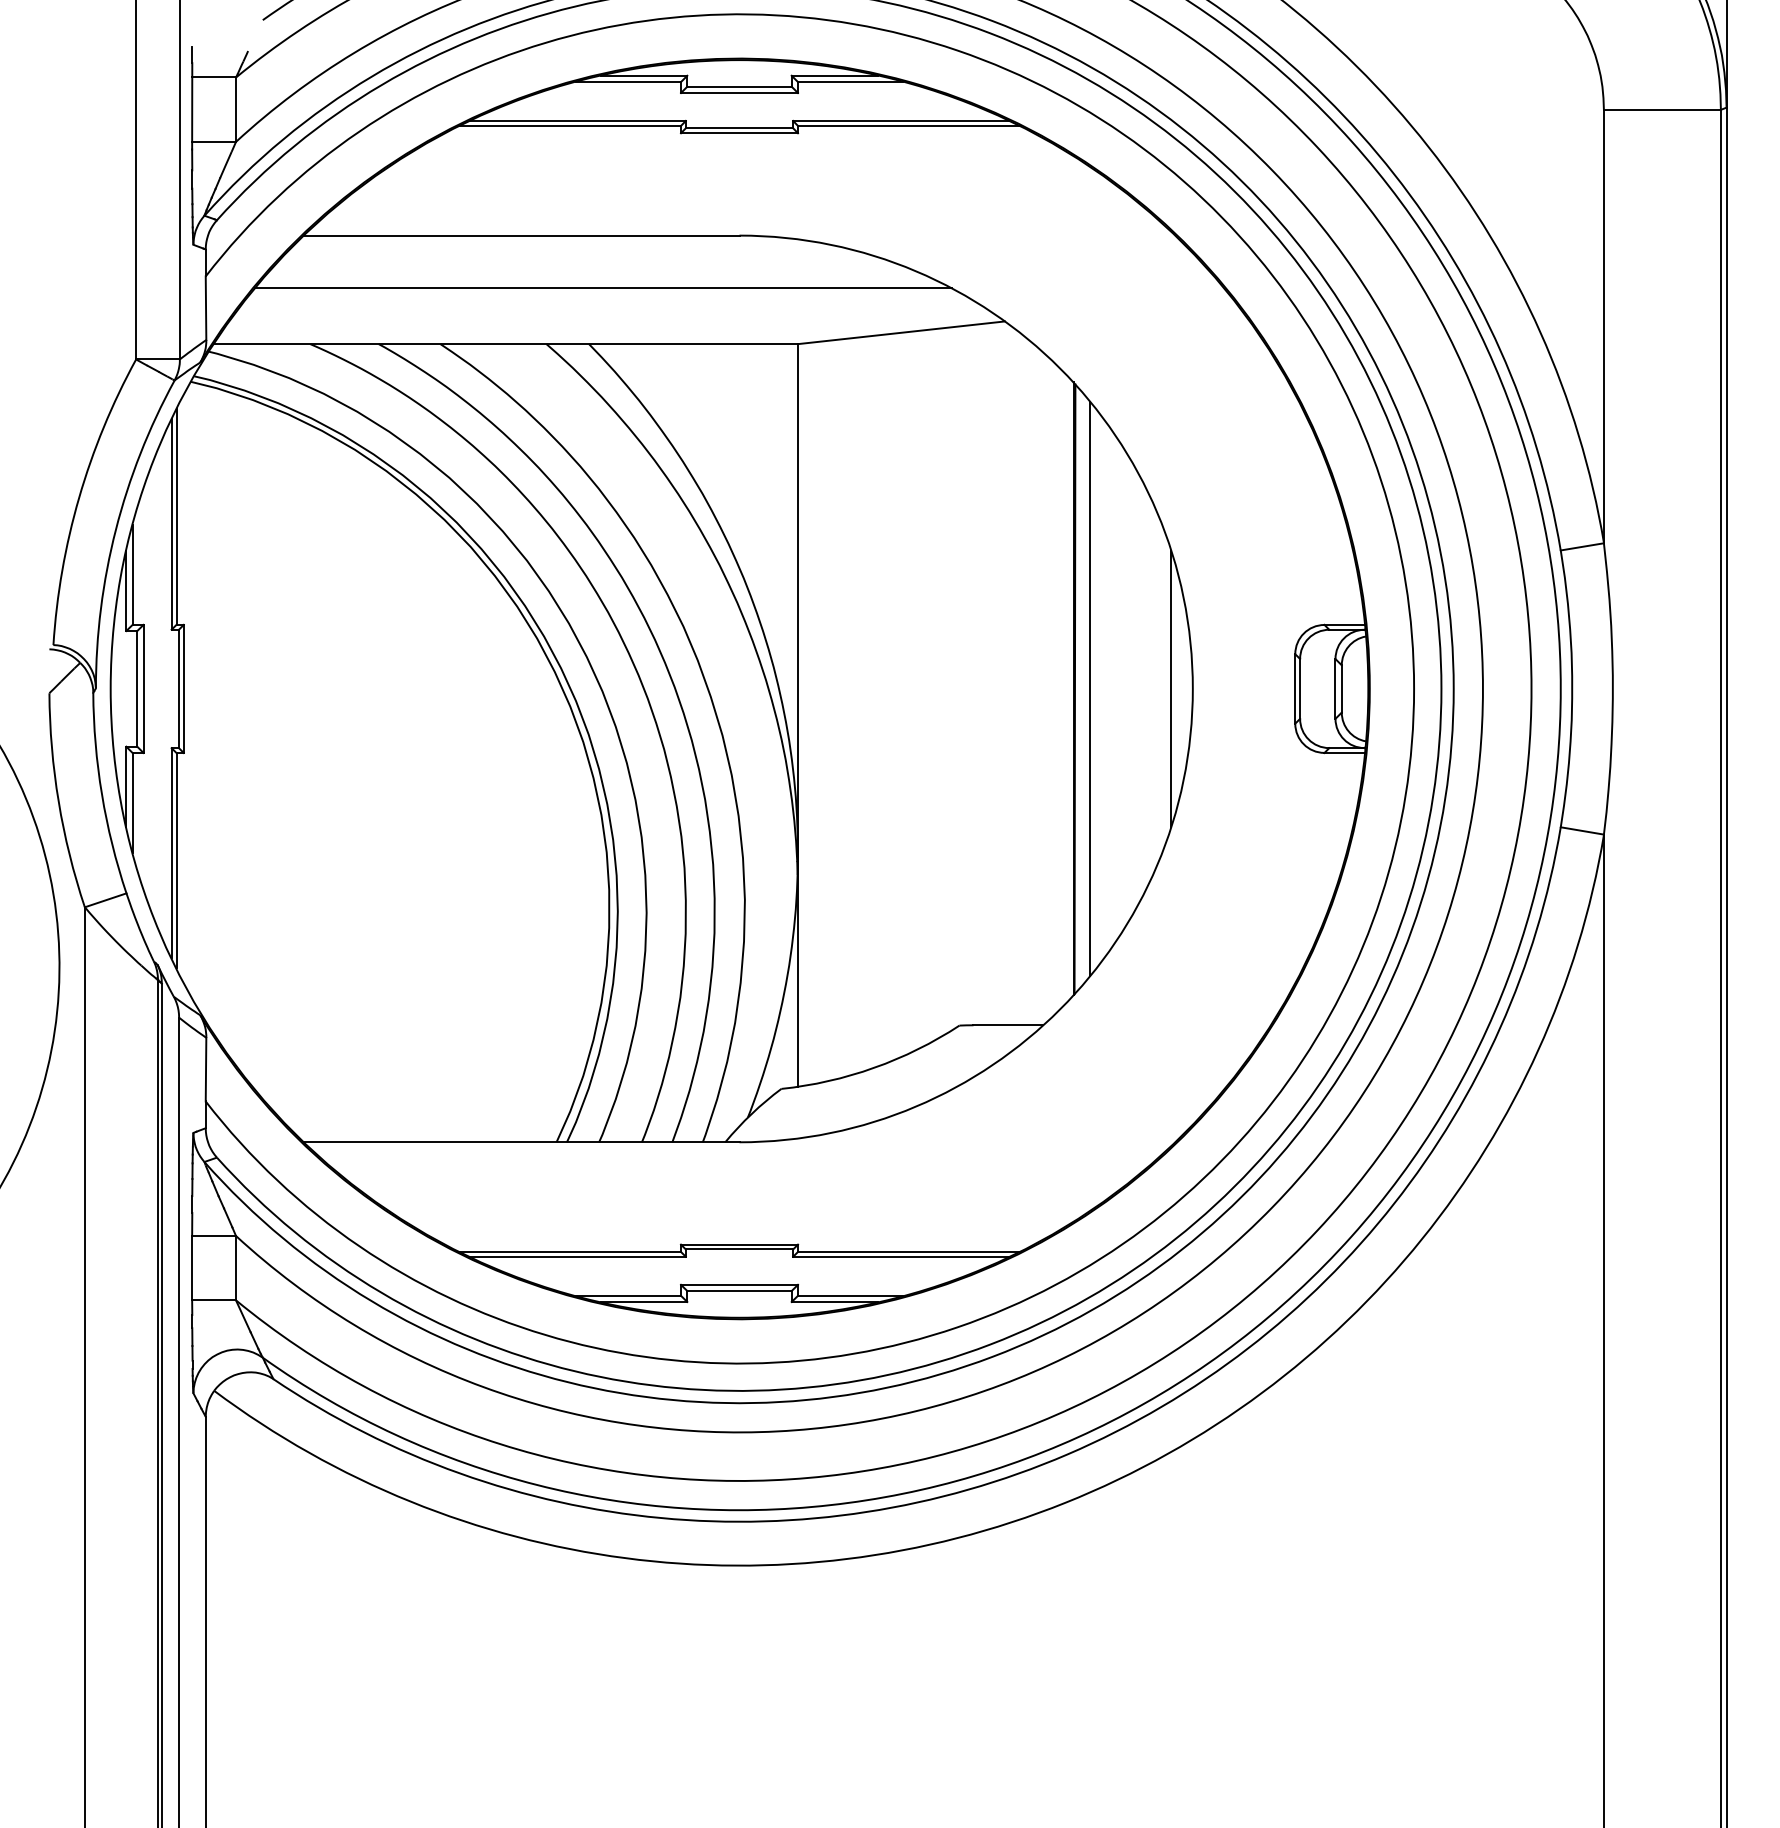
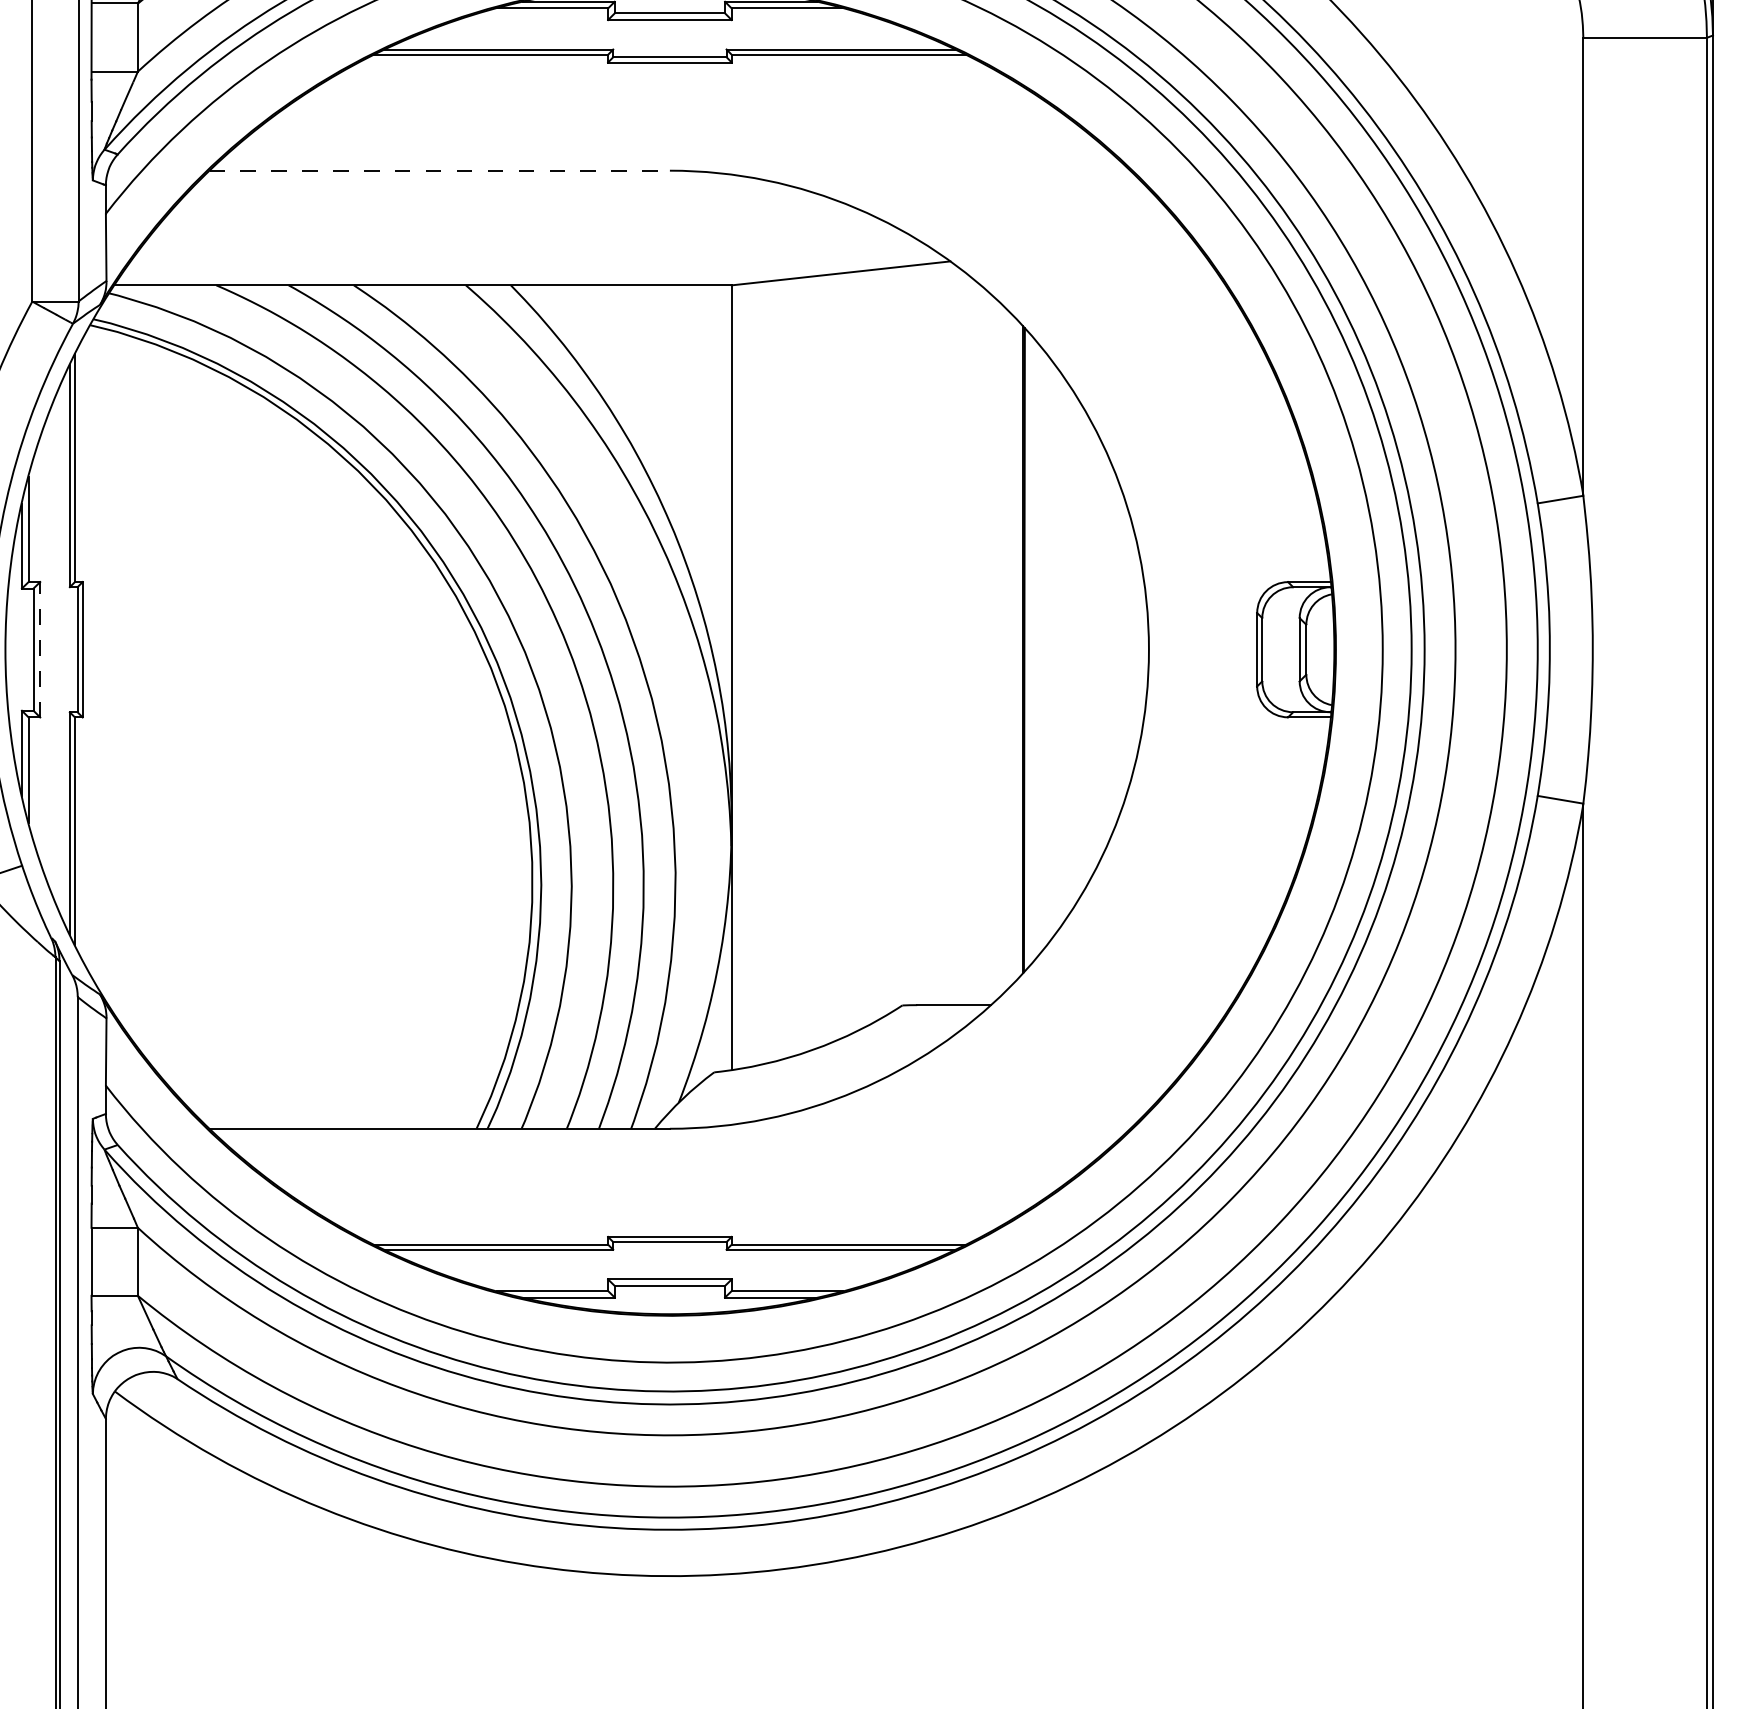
line: (521, 235) -> (439, 170), solid -> dashed
line: (603, 288) -> (526, 226), removed
line: (143, 688) -> (40, 649), solid -> dashed
line: (1090, 688) -> (1040, 649), removed
line: (1171, 688) -> (1126, 649), removed

